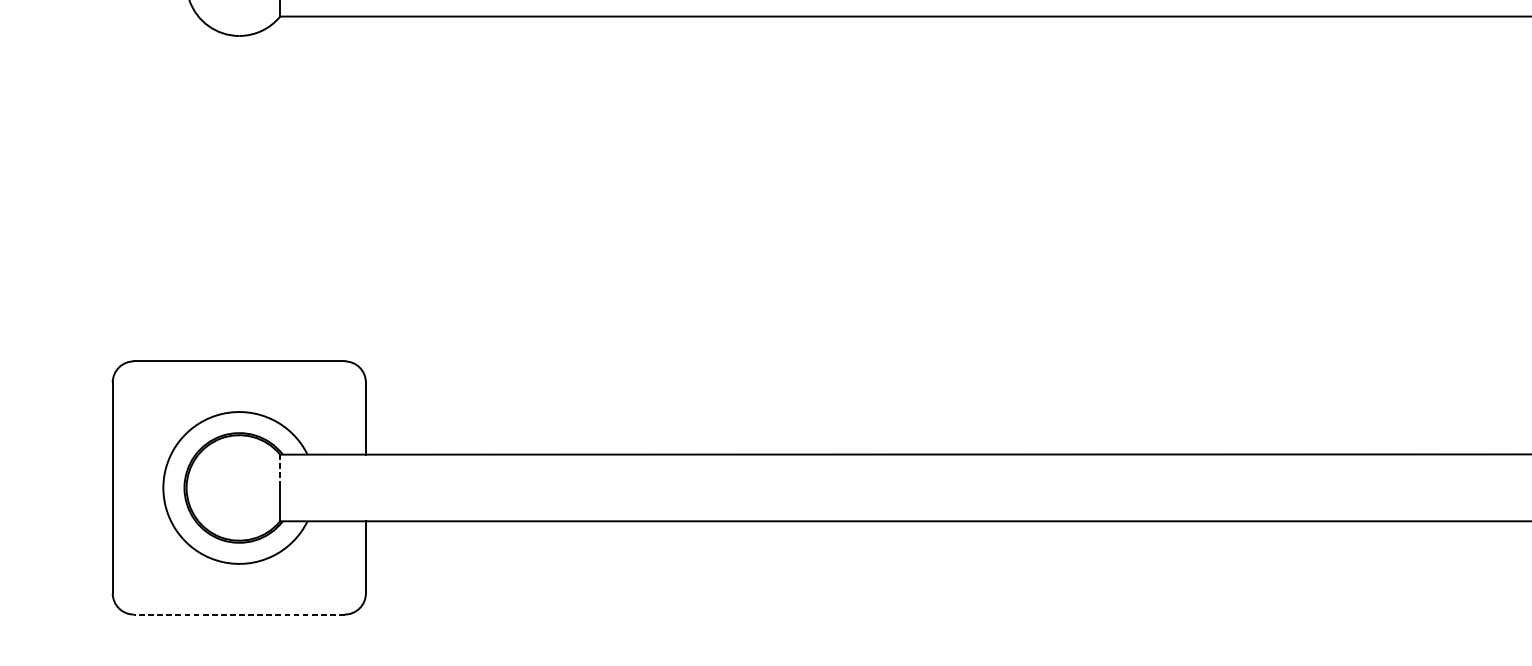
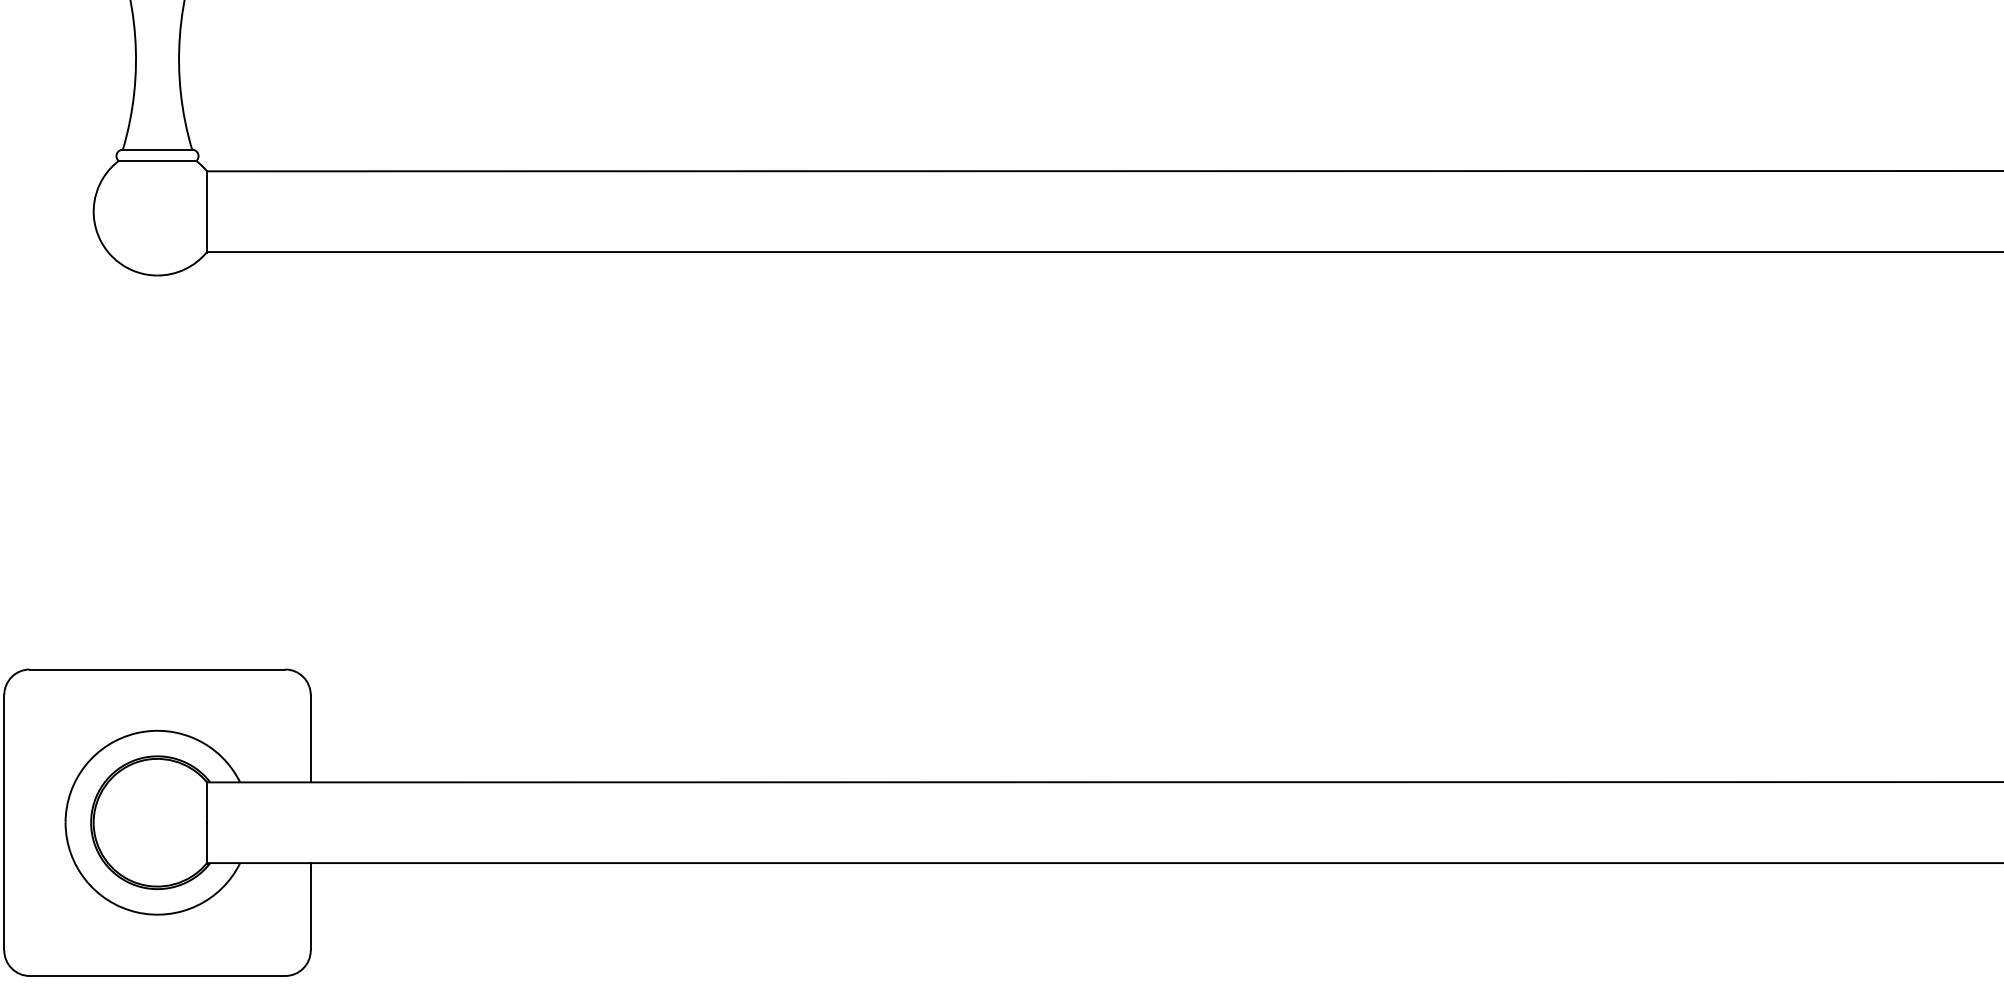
line: (279, 471) -> (206, 802), dashed -> solid
line: (239, 614) -> (157, 975), dashed -> solid

